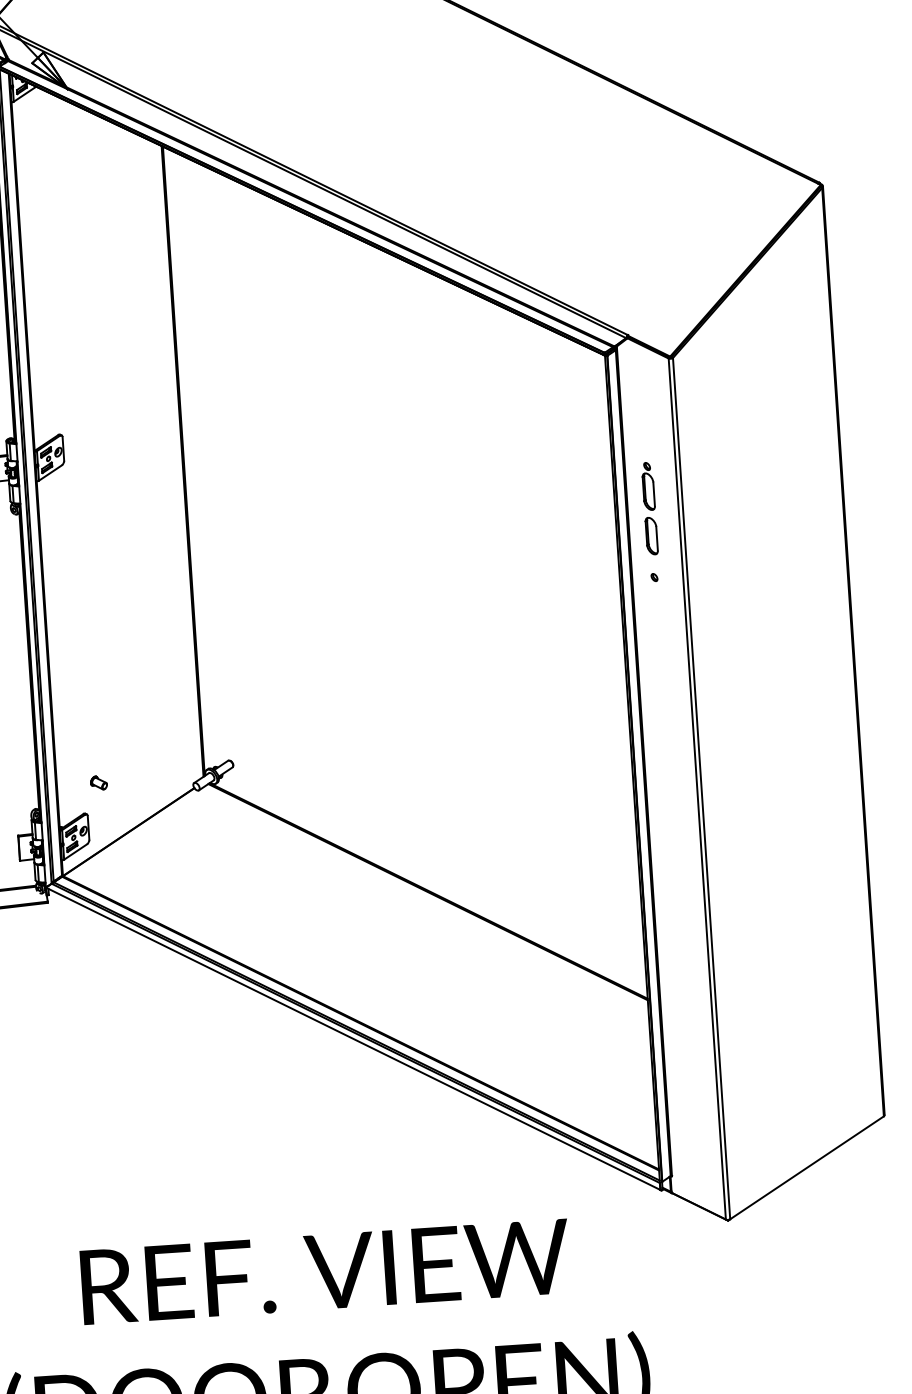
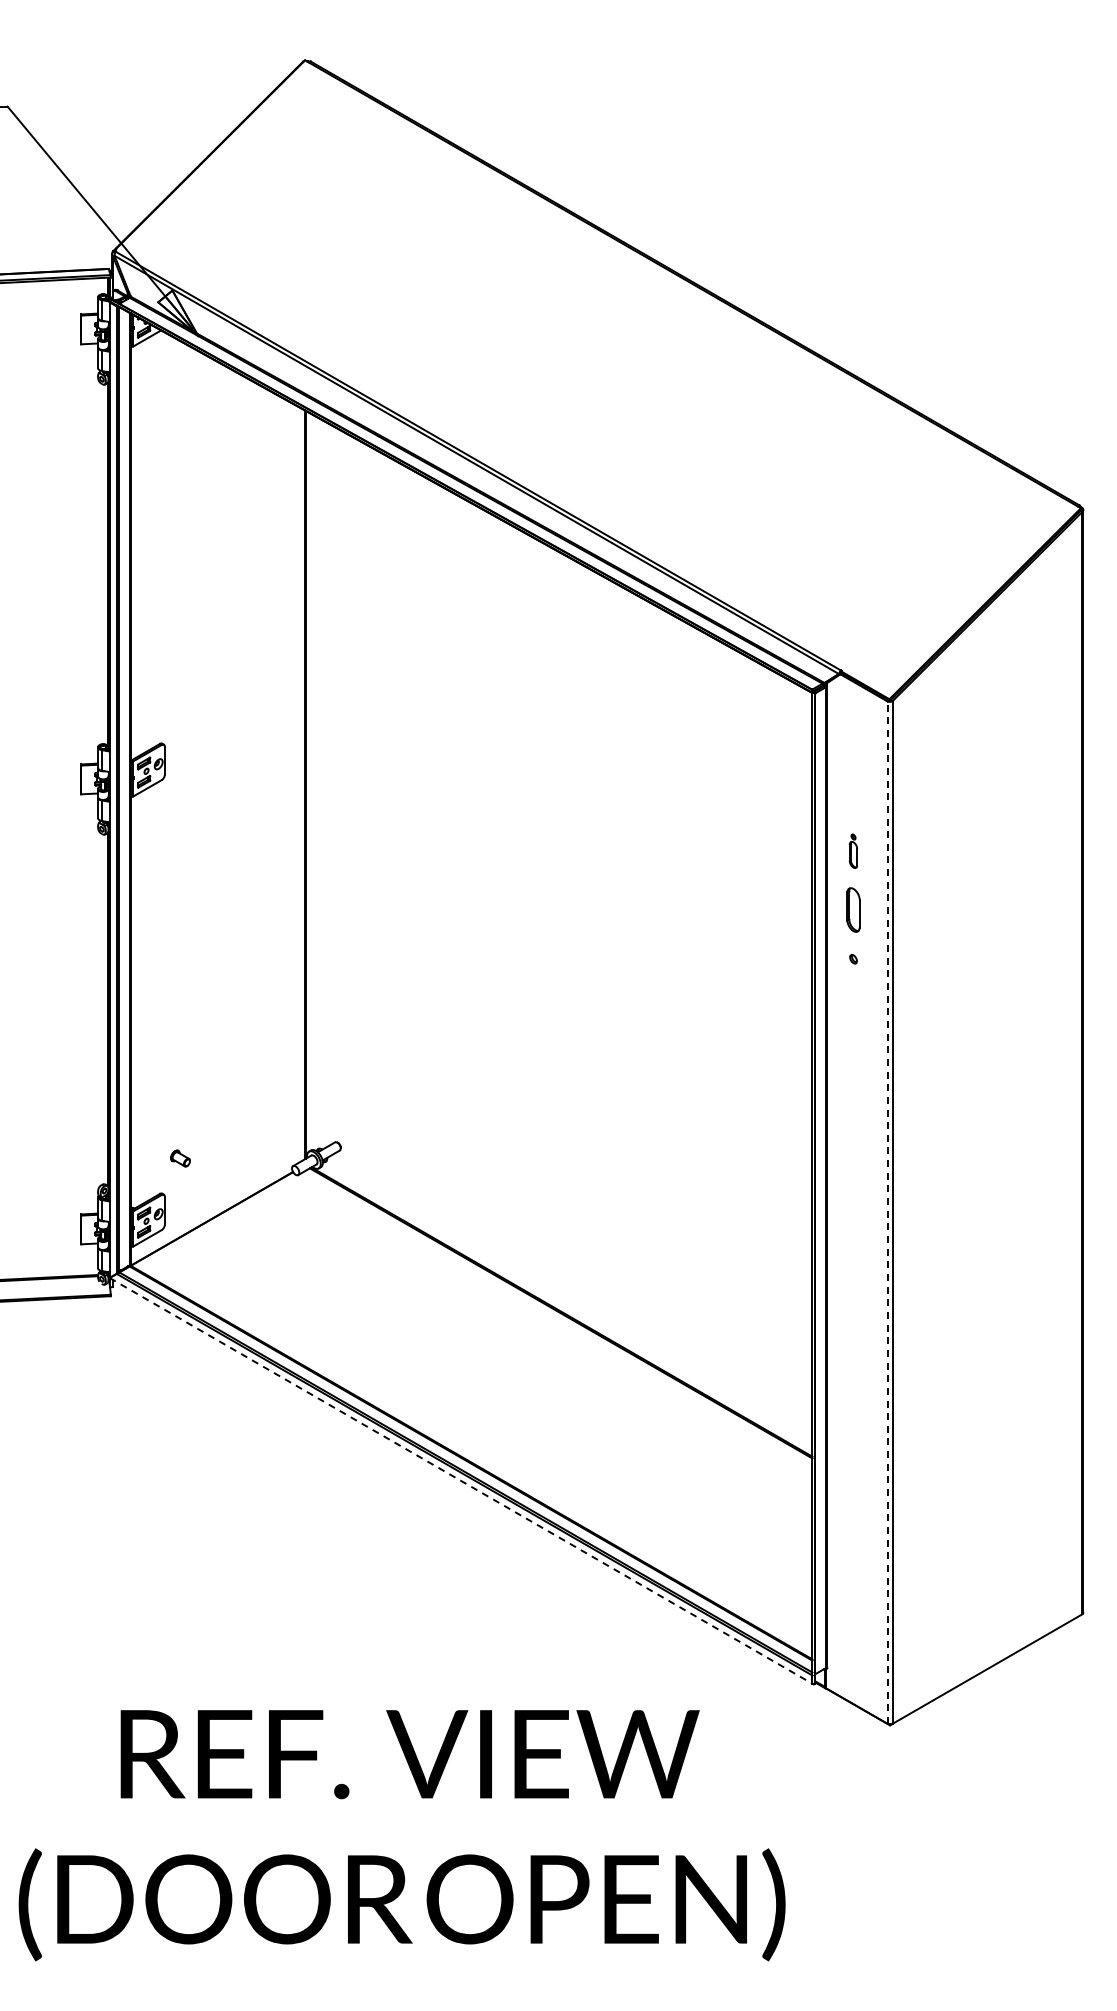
part: (648, 486) -> (853, 851), size x0.6
line: (697, 788) -> (887, 1212), solid -> dashed
line: (353, 1038) -> (461, 1480), solid -> dashed

